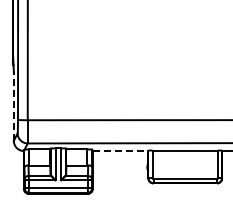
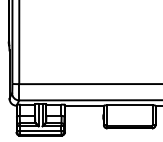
line: (13, 106) -> (9, 74), dashed -> solid
line: (120, 151) -> (84, 106), dashed -> solid

